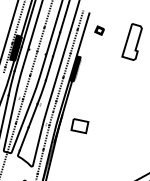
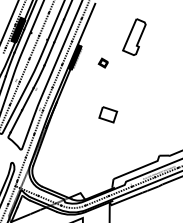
part: (98, 30) -> (102, 62), moved
part: (80, 125) -> (108, 114), moved

